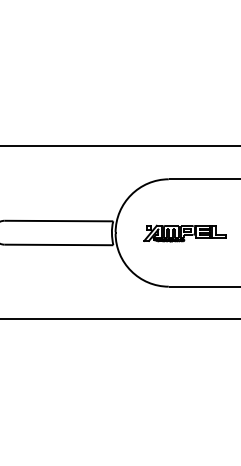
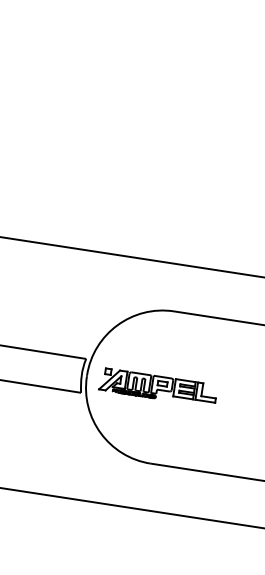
part: (184, 233) -> (157, 387), moved

